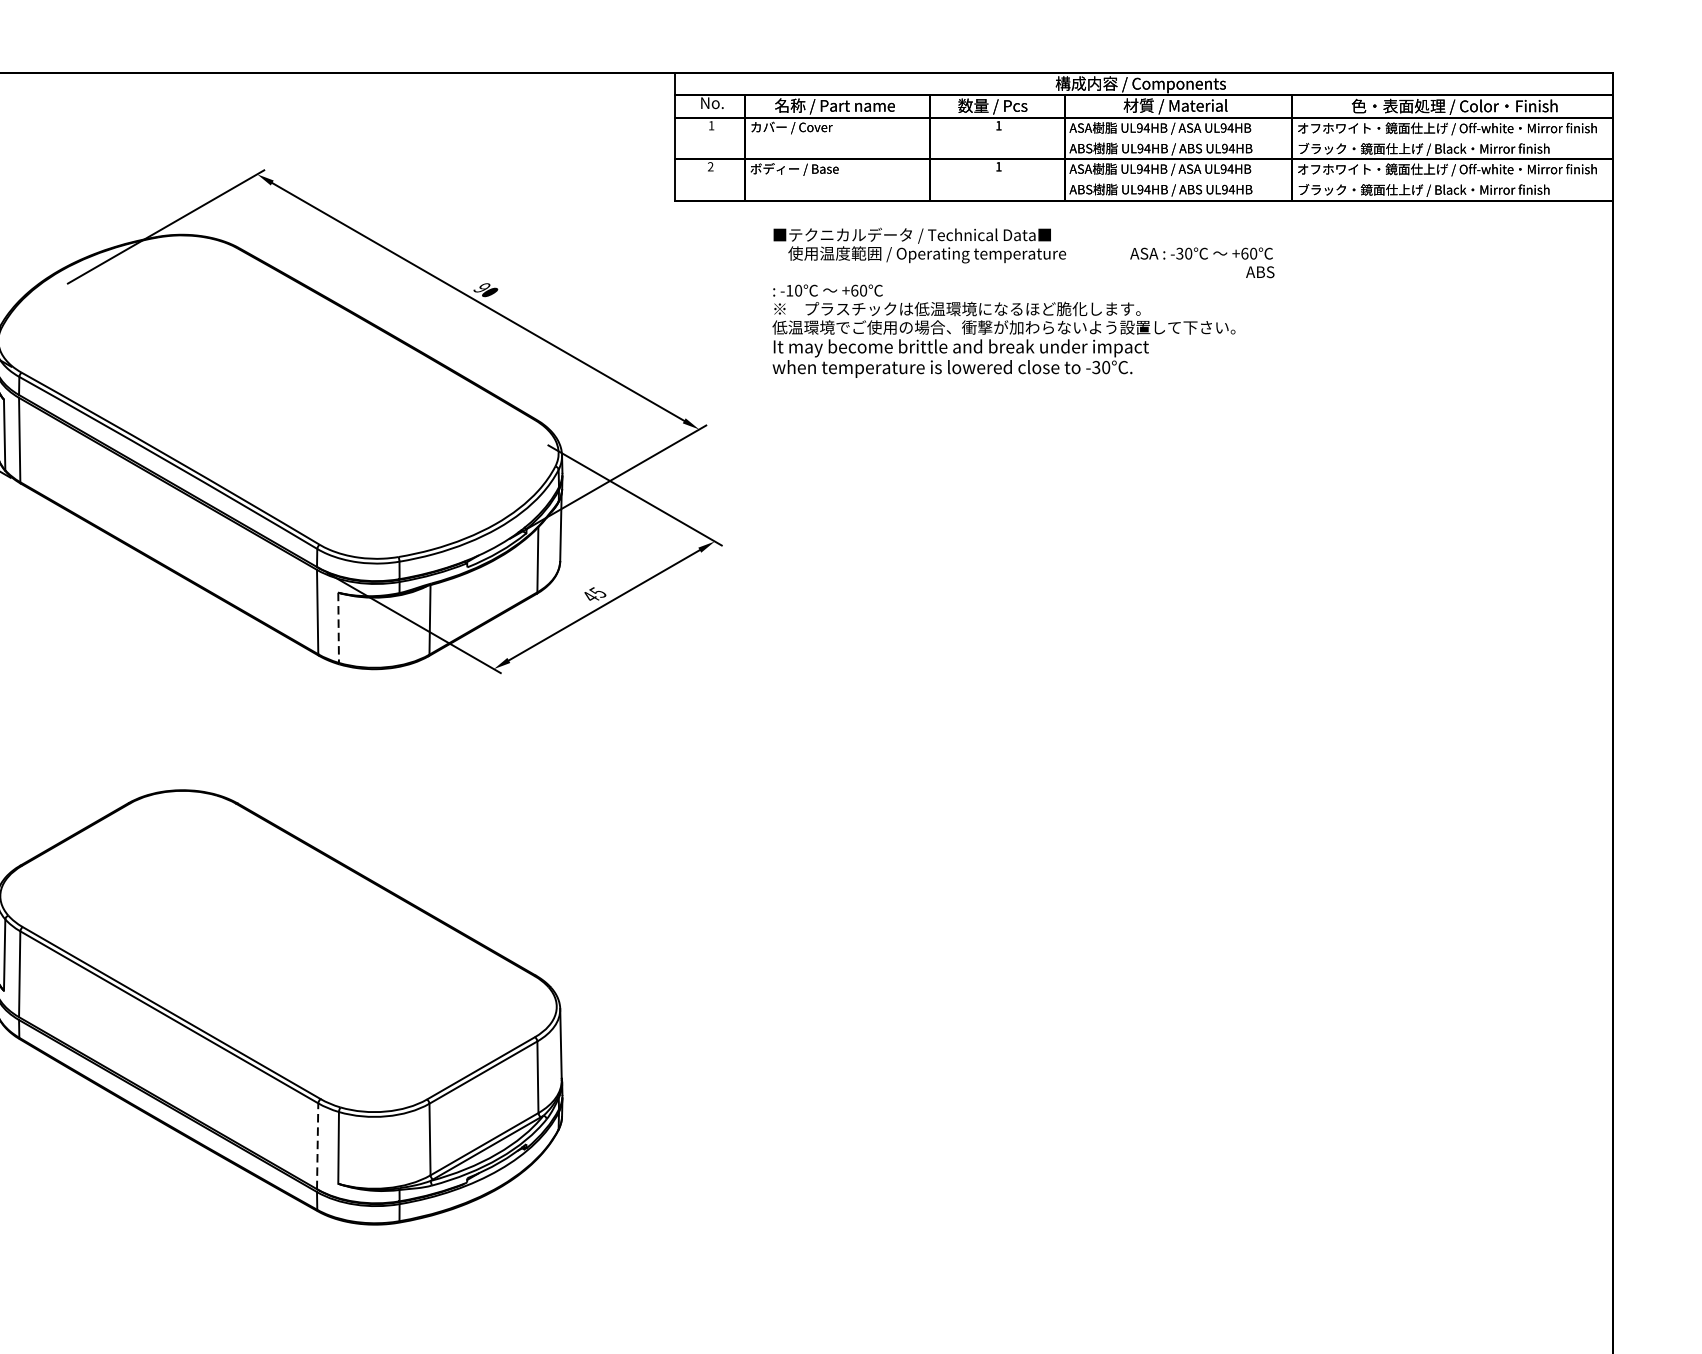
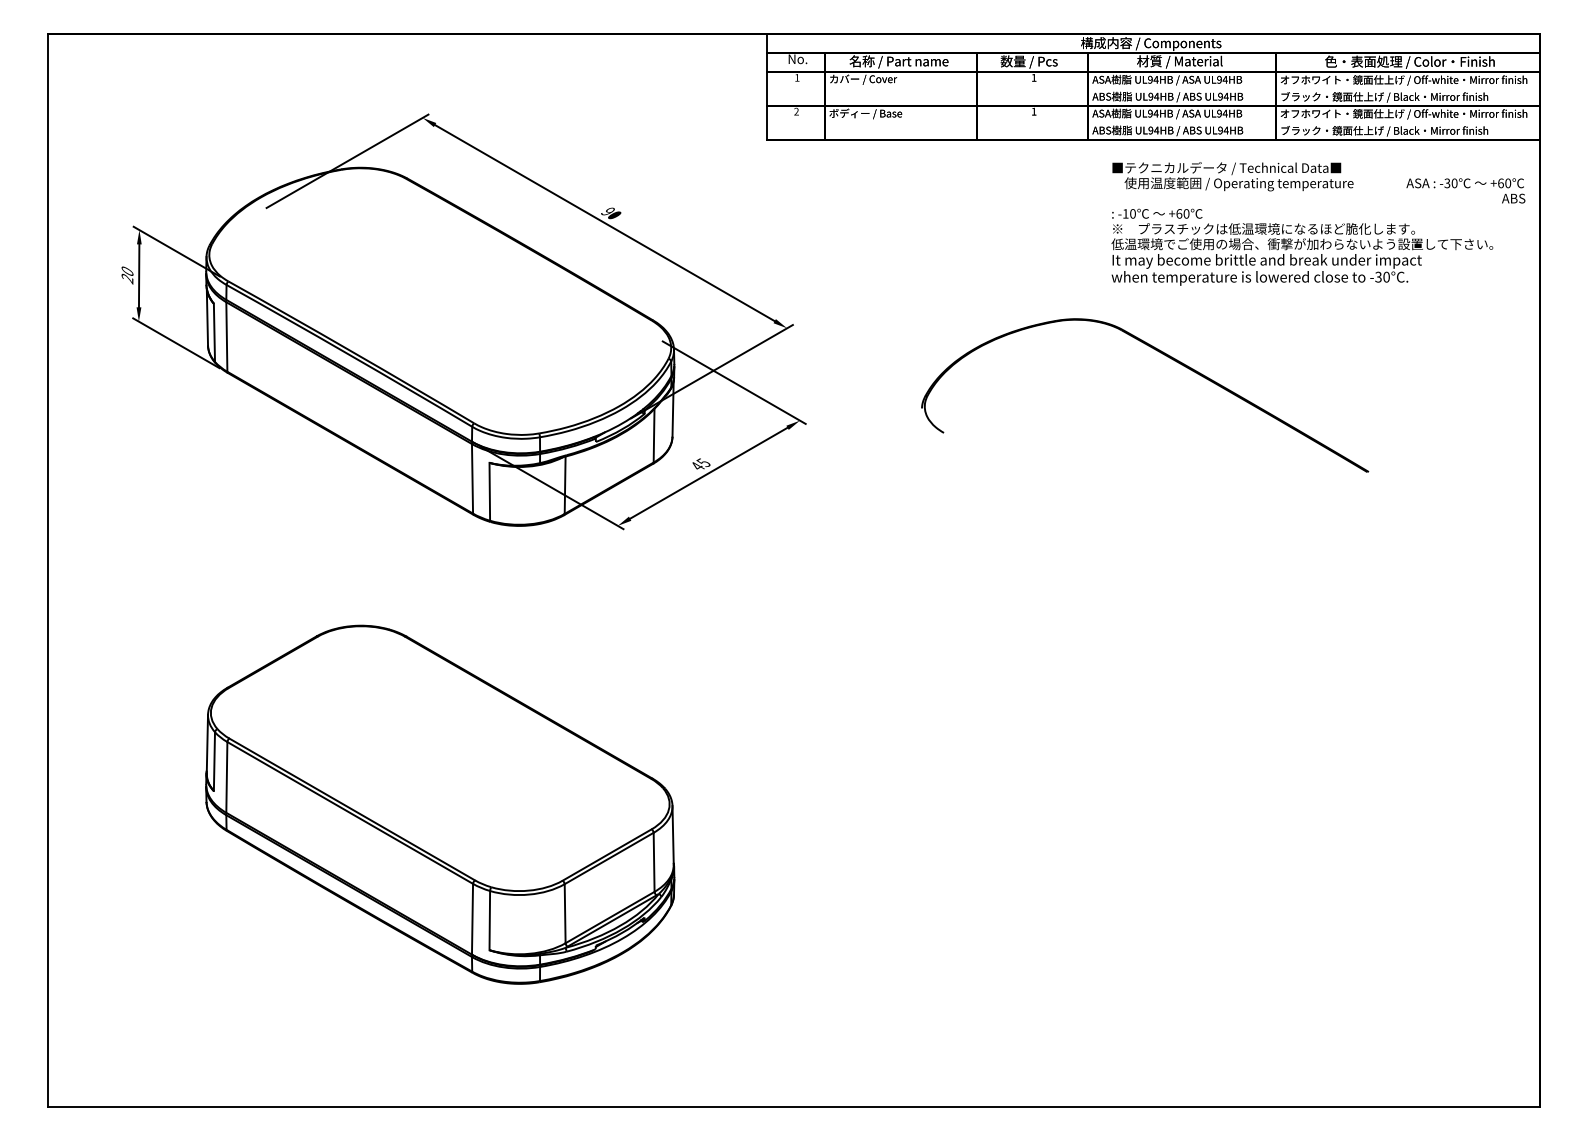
text: (1023, 302) -> (1318, 223), moved
part: (1160, 464) -> (1167, 357), added
line: (338, 627) -> (489, 491), dashed -> solid
line: (317, 1145) -> (472, 918), dashed -> solid

